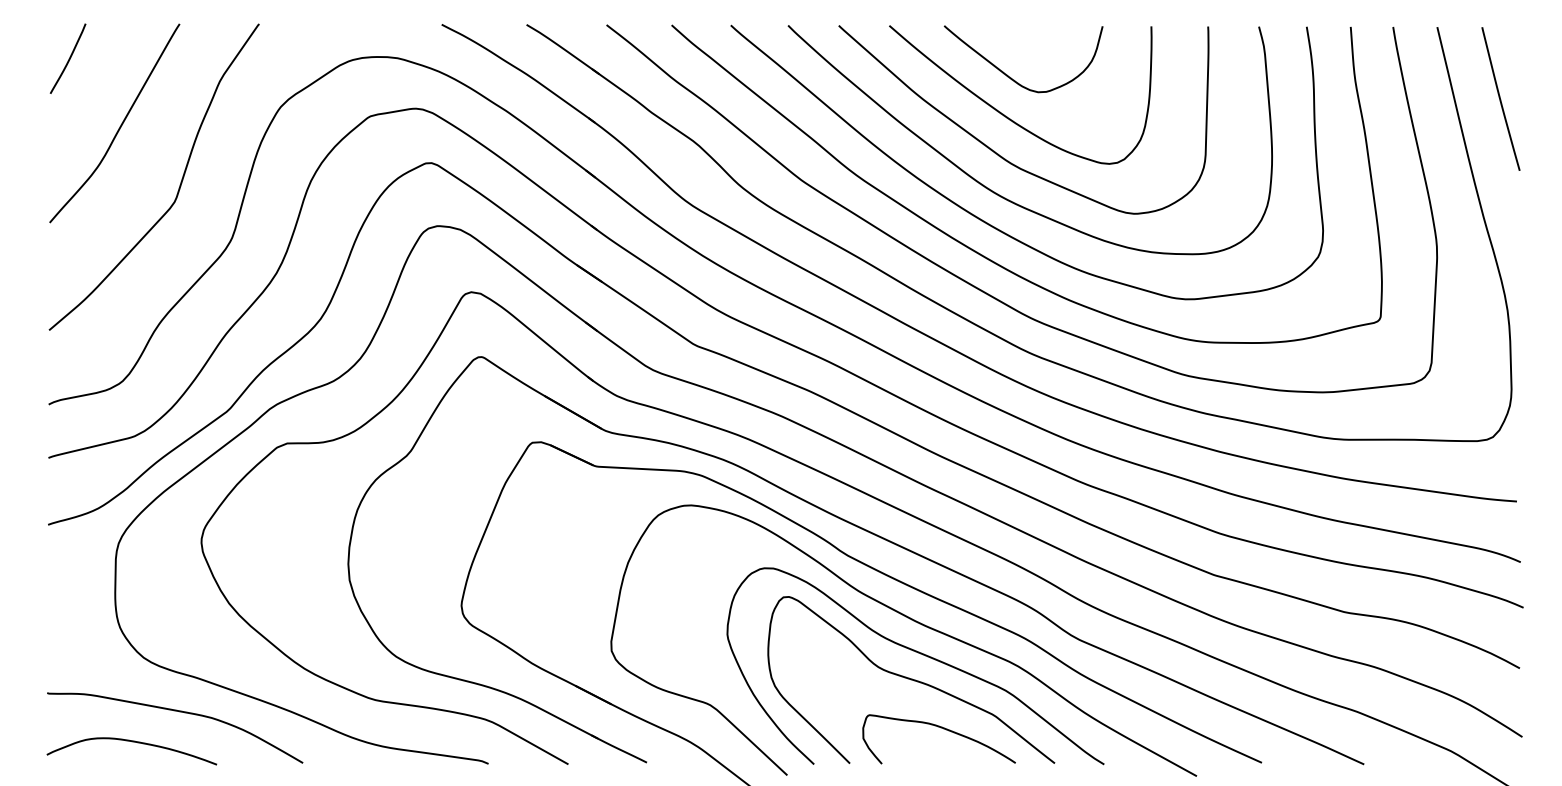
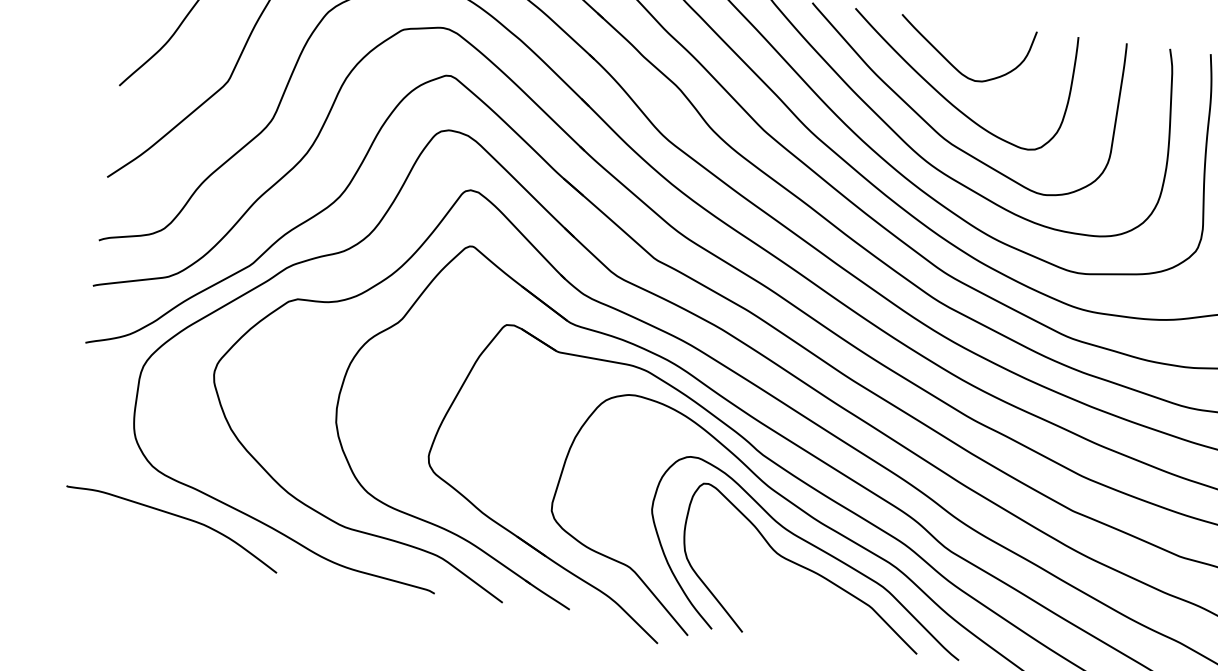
curve: (940, 728) -> (823, 612), removed
curve: (132, 742) -> (133, 537), removed

